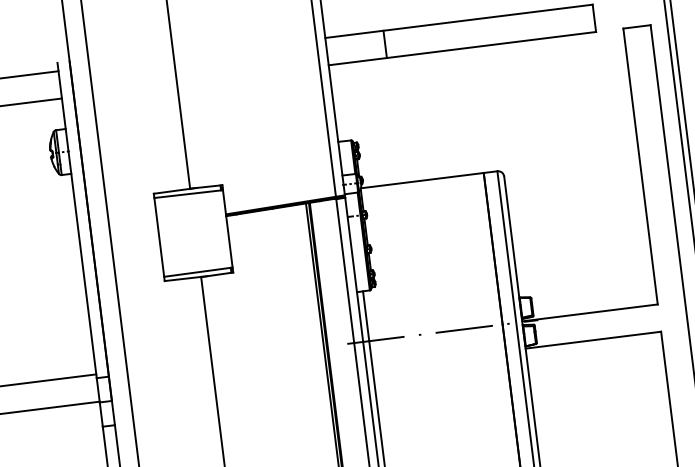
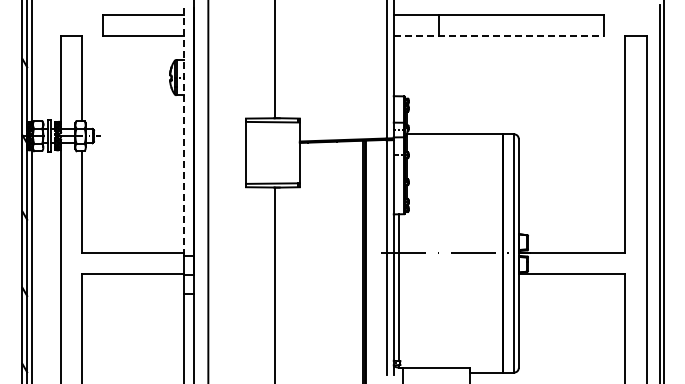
line: (463, 49) -> (499, 36), solid -> dashed
line: (77, 219) -> (184, 131), solid -> dashed

